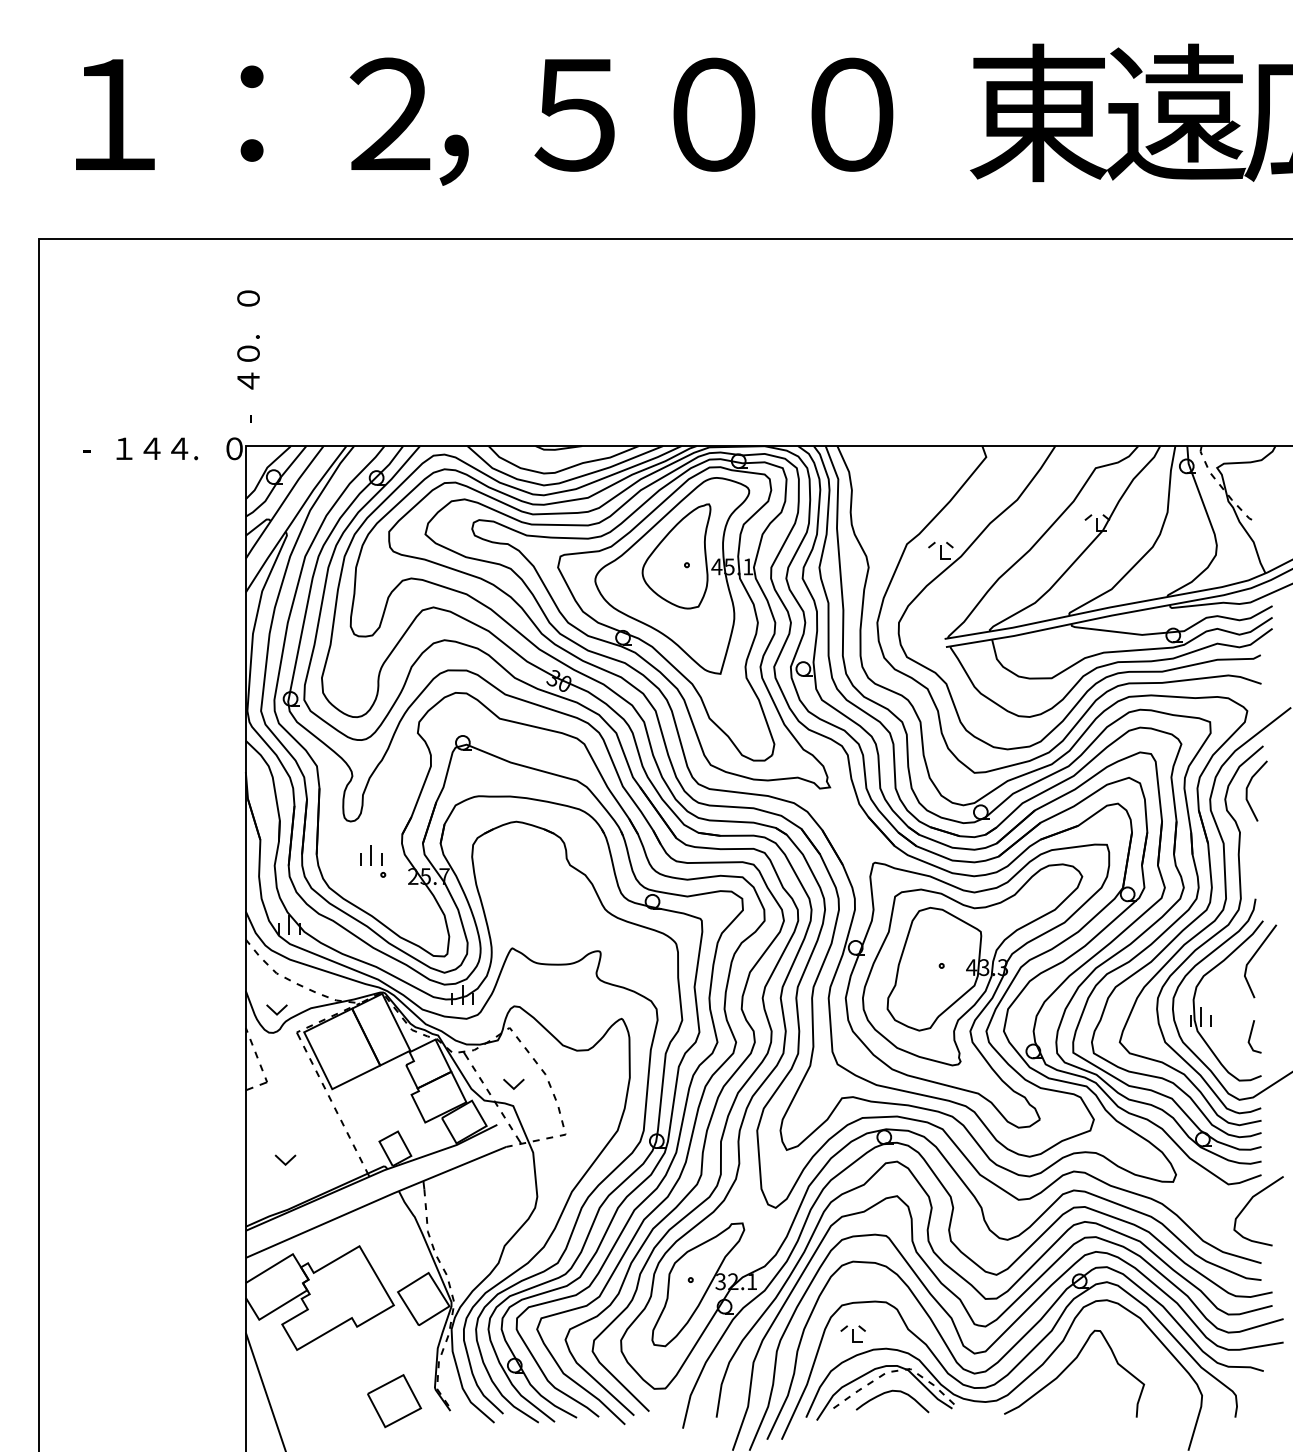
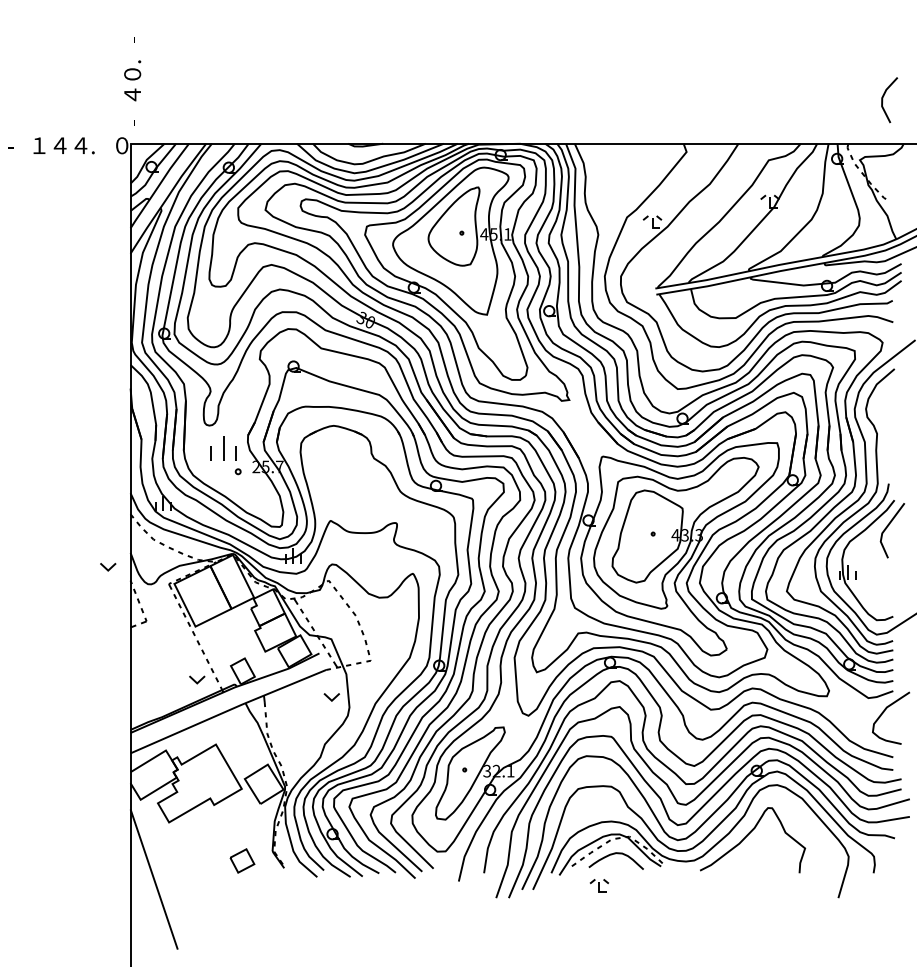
text: (248, 300) -> (132, 34), ０ -> -
line: (1248, 787) -> (883, 97), moved
part: (373, 861) -> (226, 455), size x1.6
part: (276, 1009) -> (107, 566), moved
line: (1251, 1036) -> (885, 587), removed
part: (513, 1083) -> (331, 696), moved
part: (285, 1159) -> (197, 679), moved
part: (852, 1333) -> (598, 885), moved
part: (394, 1401) -> (242, 861), size x0.6

